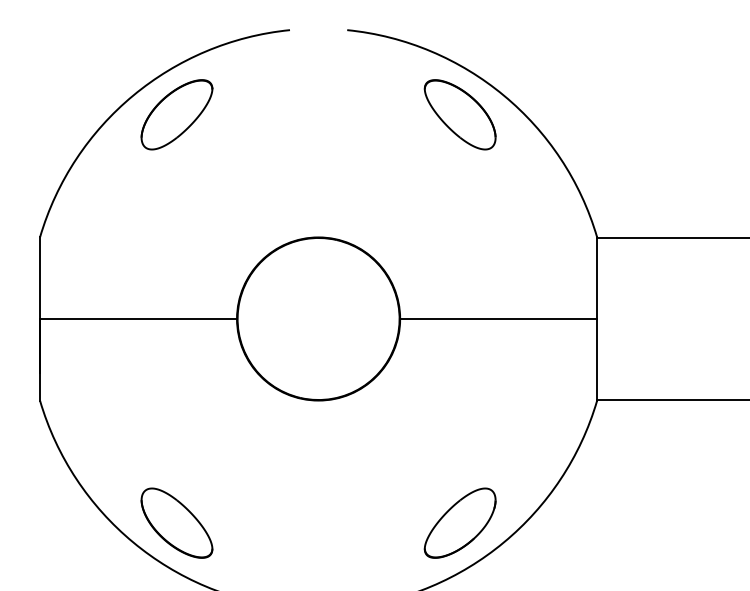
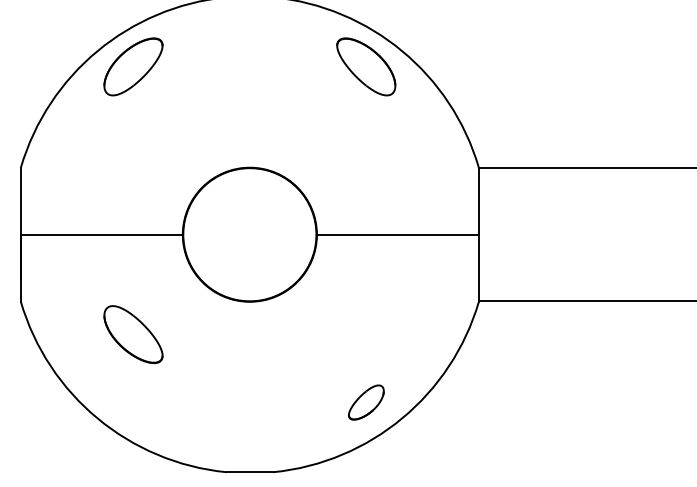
part: (177, 523) -> (133, 334), moved
part: (460, 523) -> (366, 402), size x0.6

